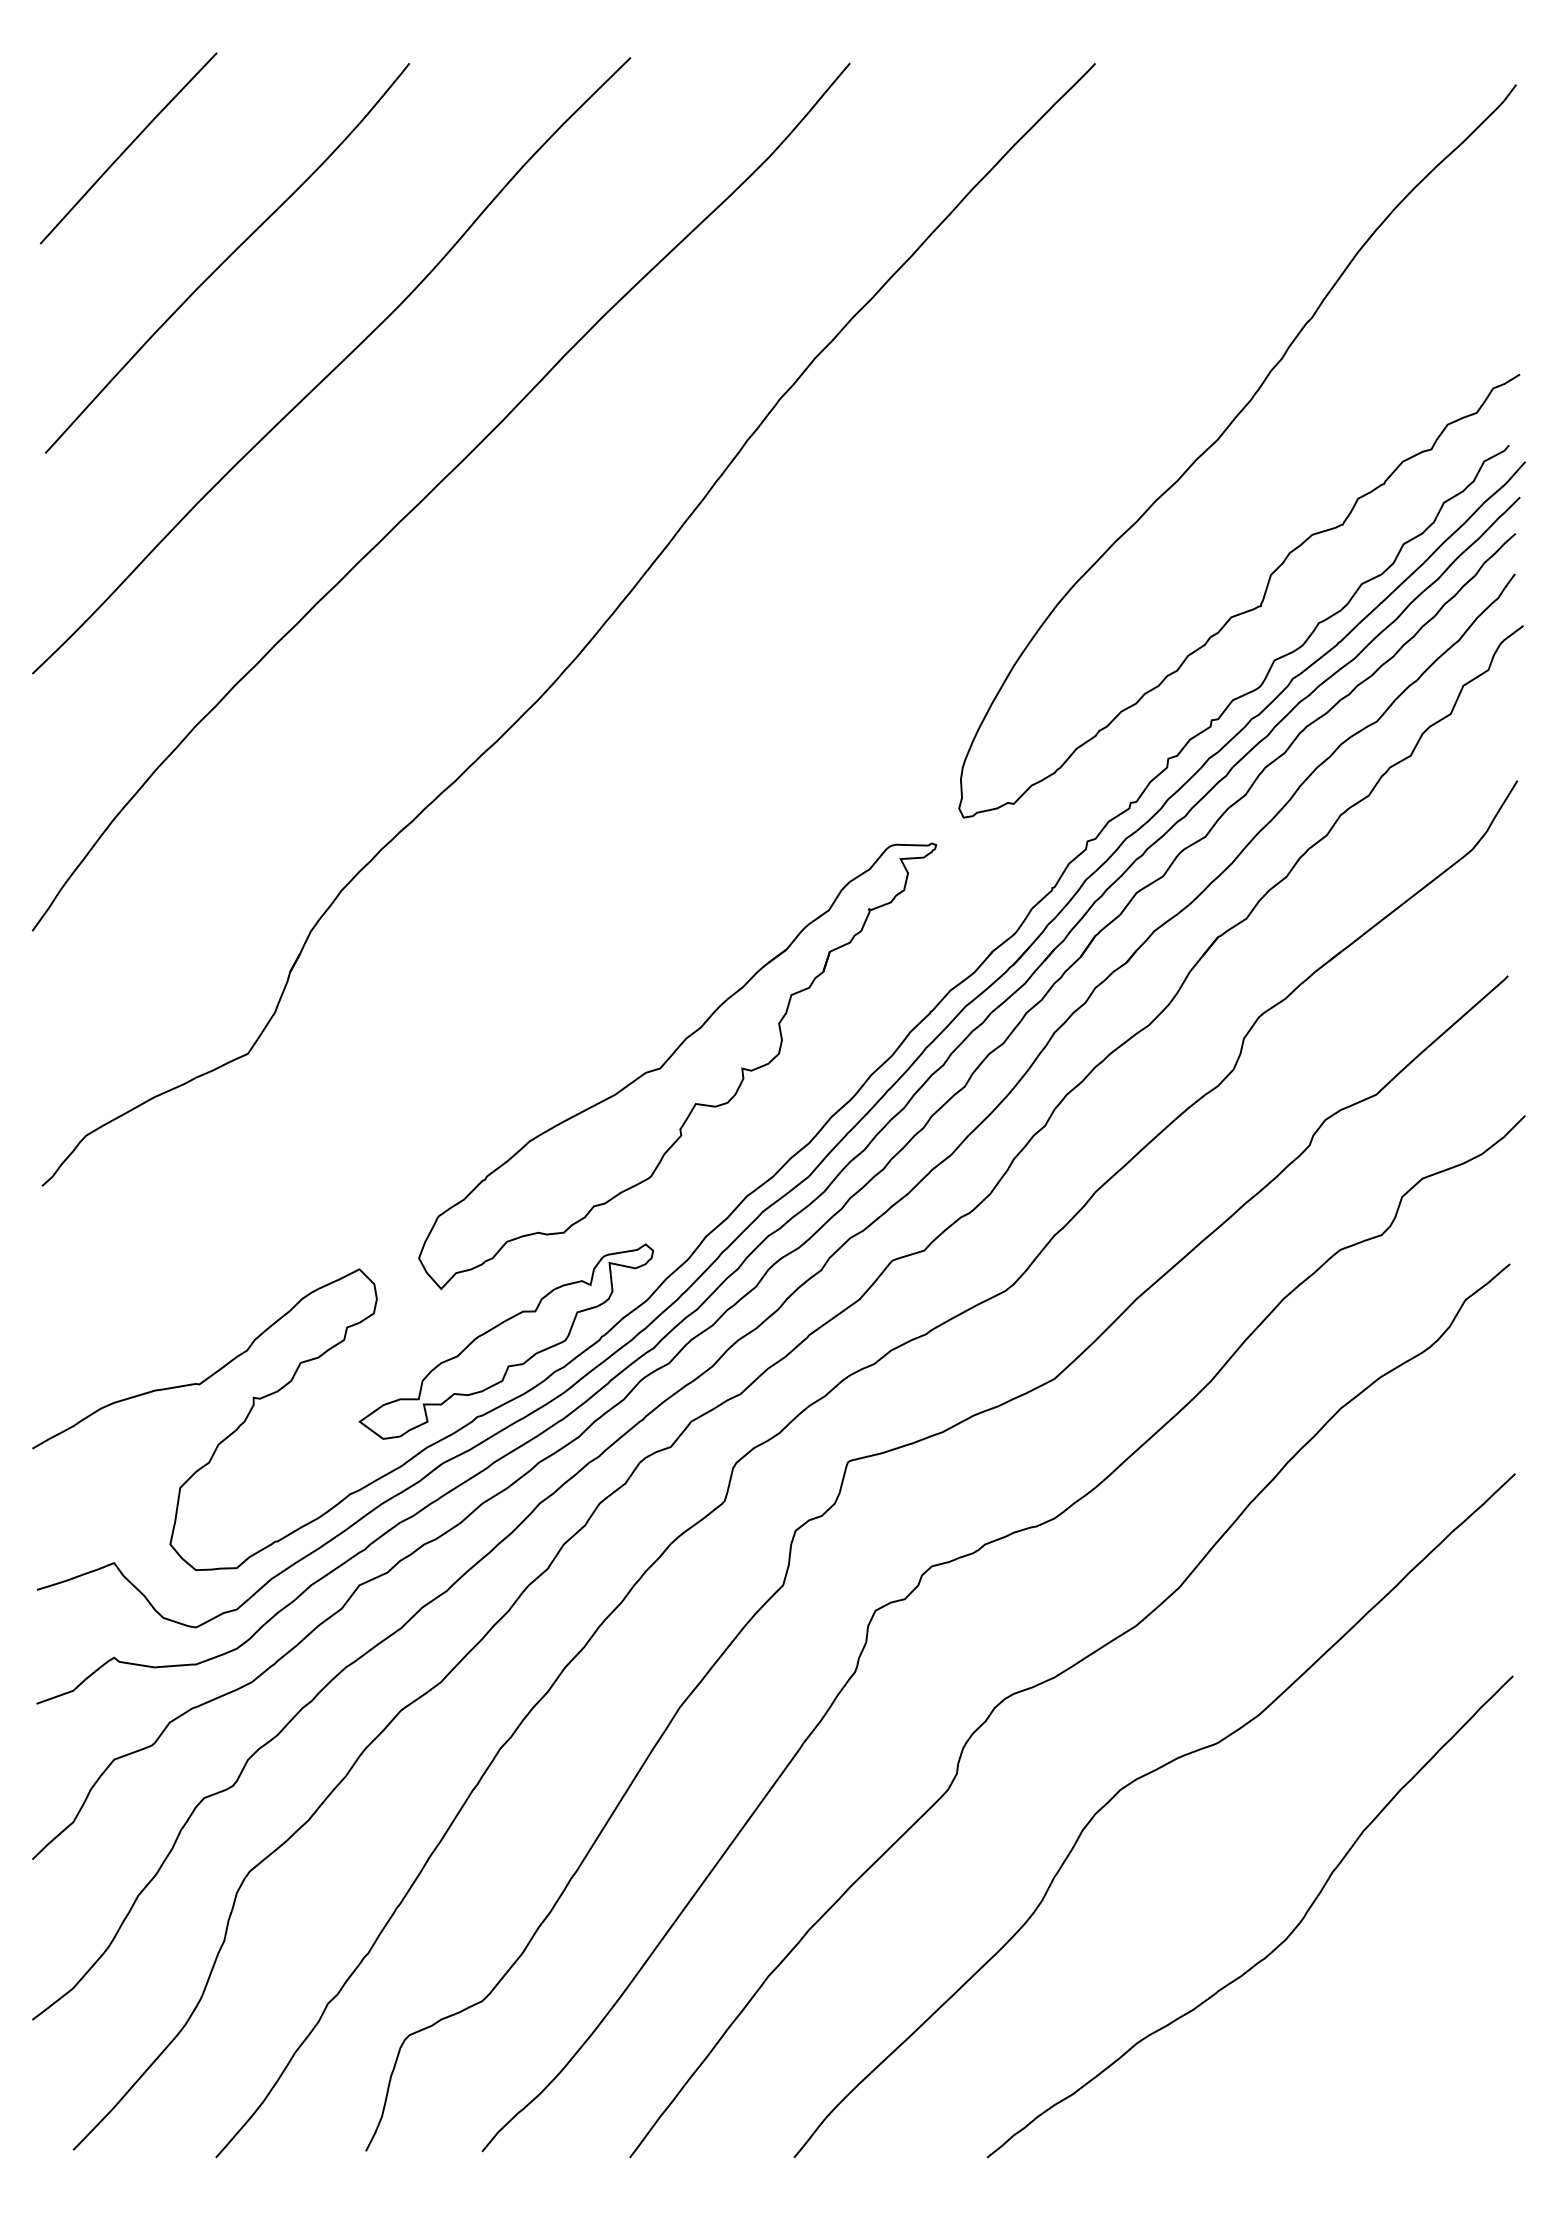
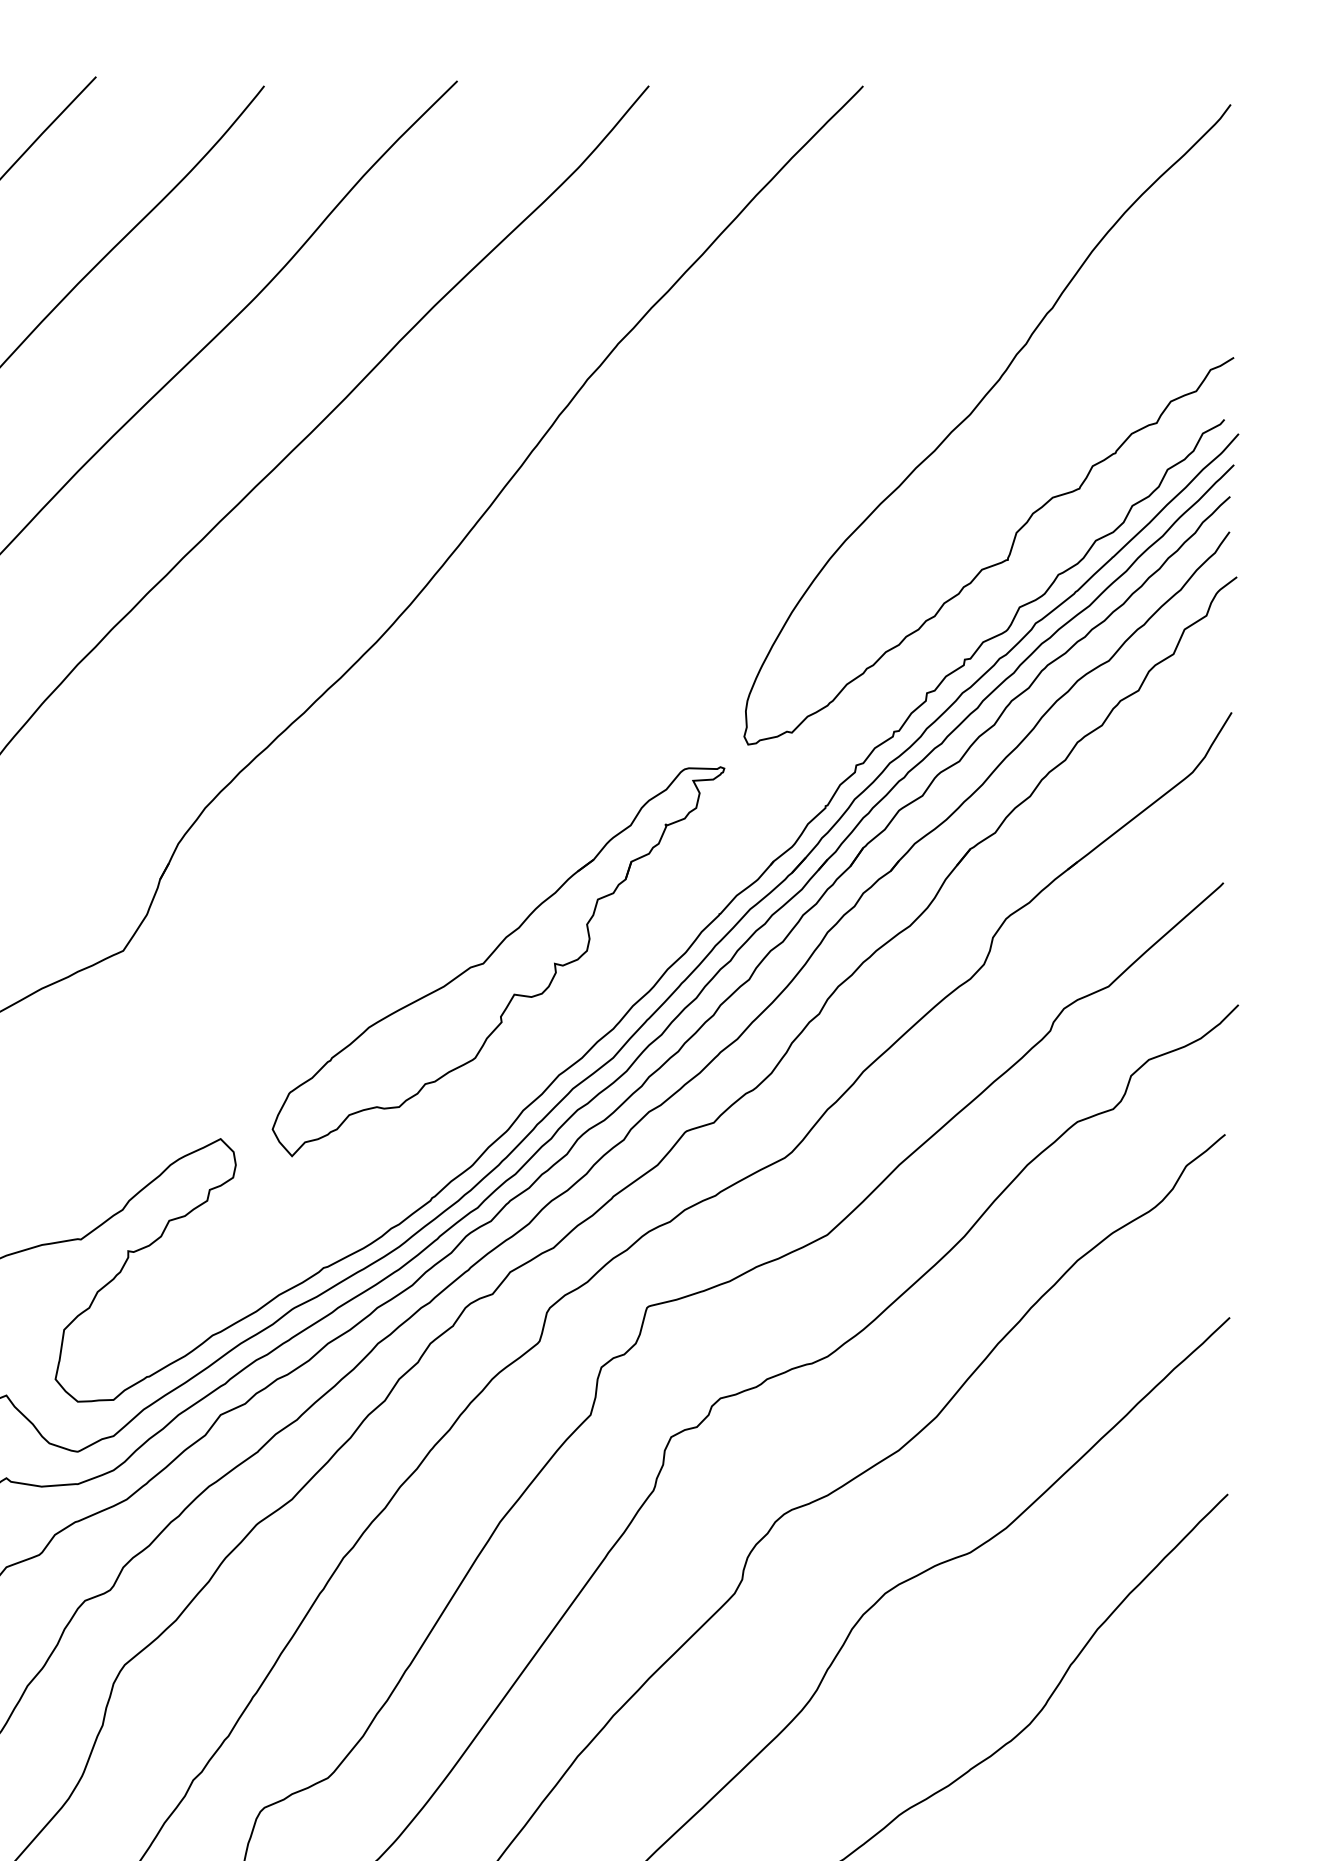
part: (506, 1341) -> (349, 1202), removed

